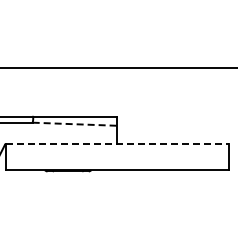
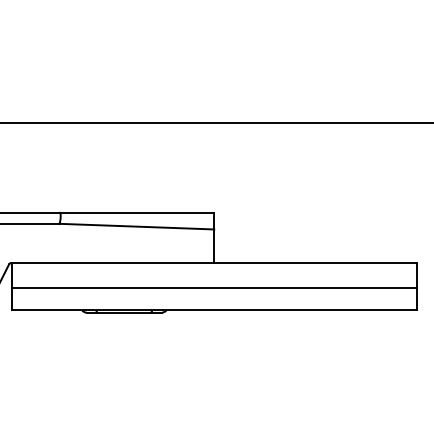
line: (75, 124) -> (137, 227), dashed -> solid
line: (117, 144) -> (214, 263), dashed -> solid
line: (117, 157) -> (214, 287), added

